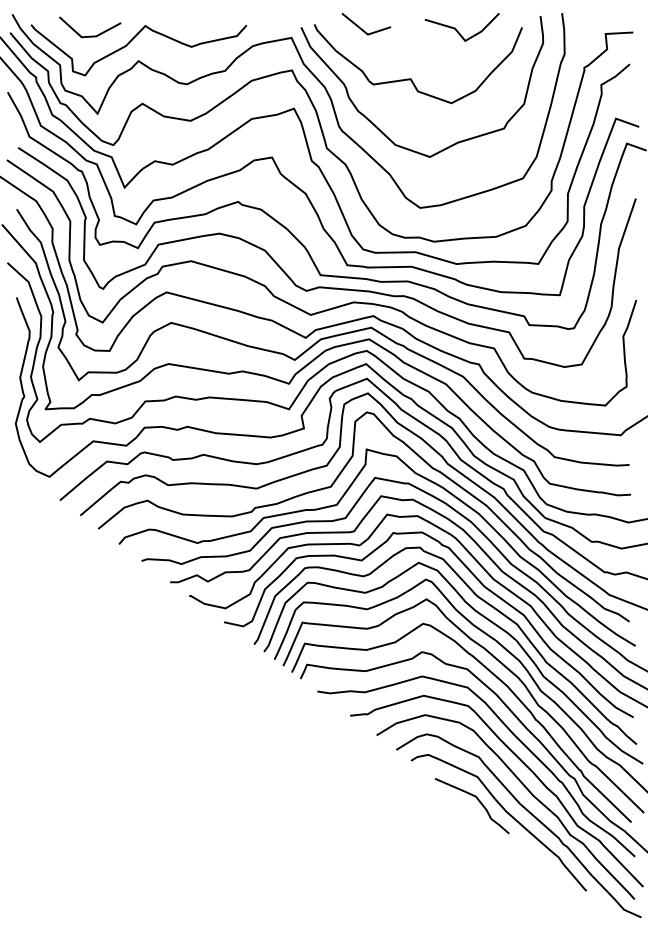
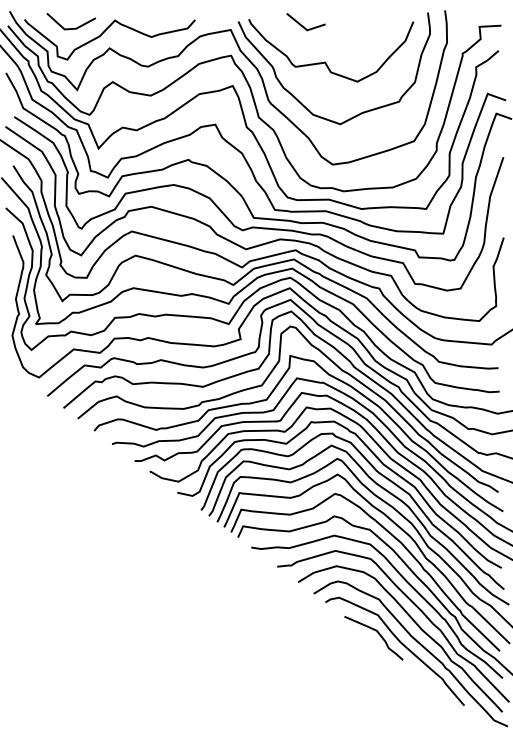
line: (364, 29) -> (304, 26), moved
line: (457, 29) -> (362, 23), removed

